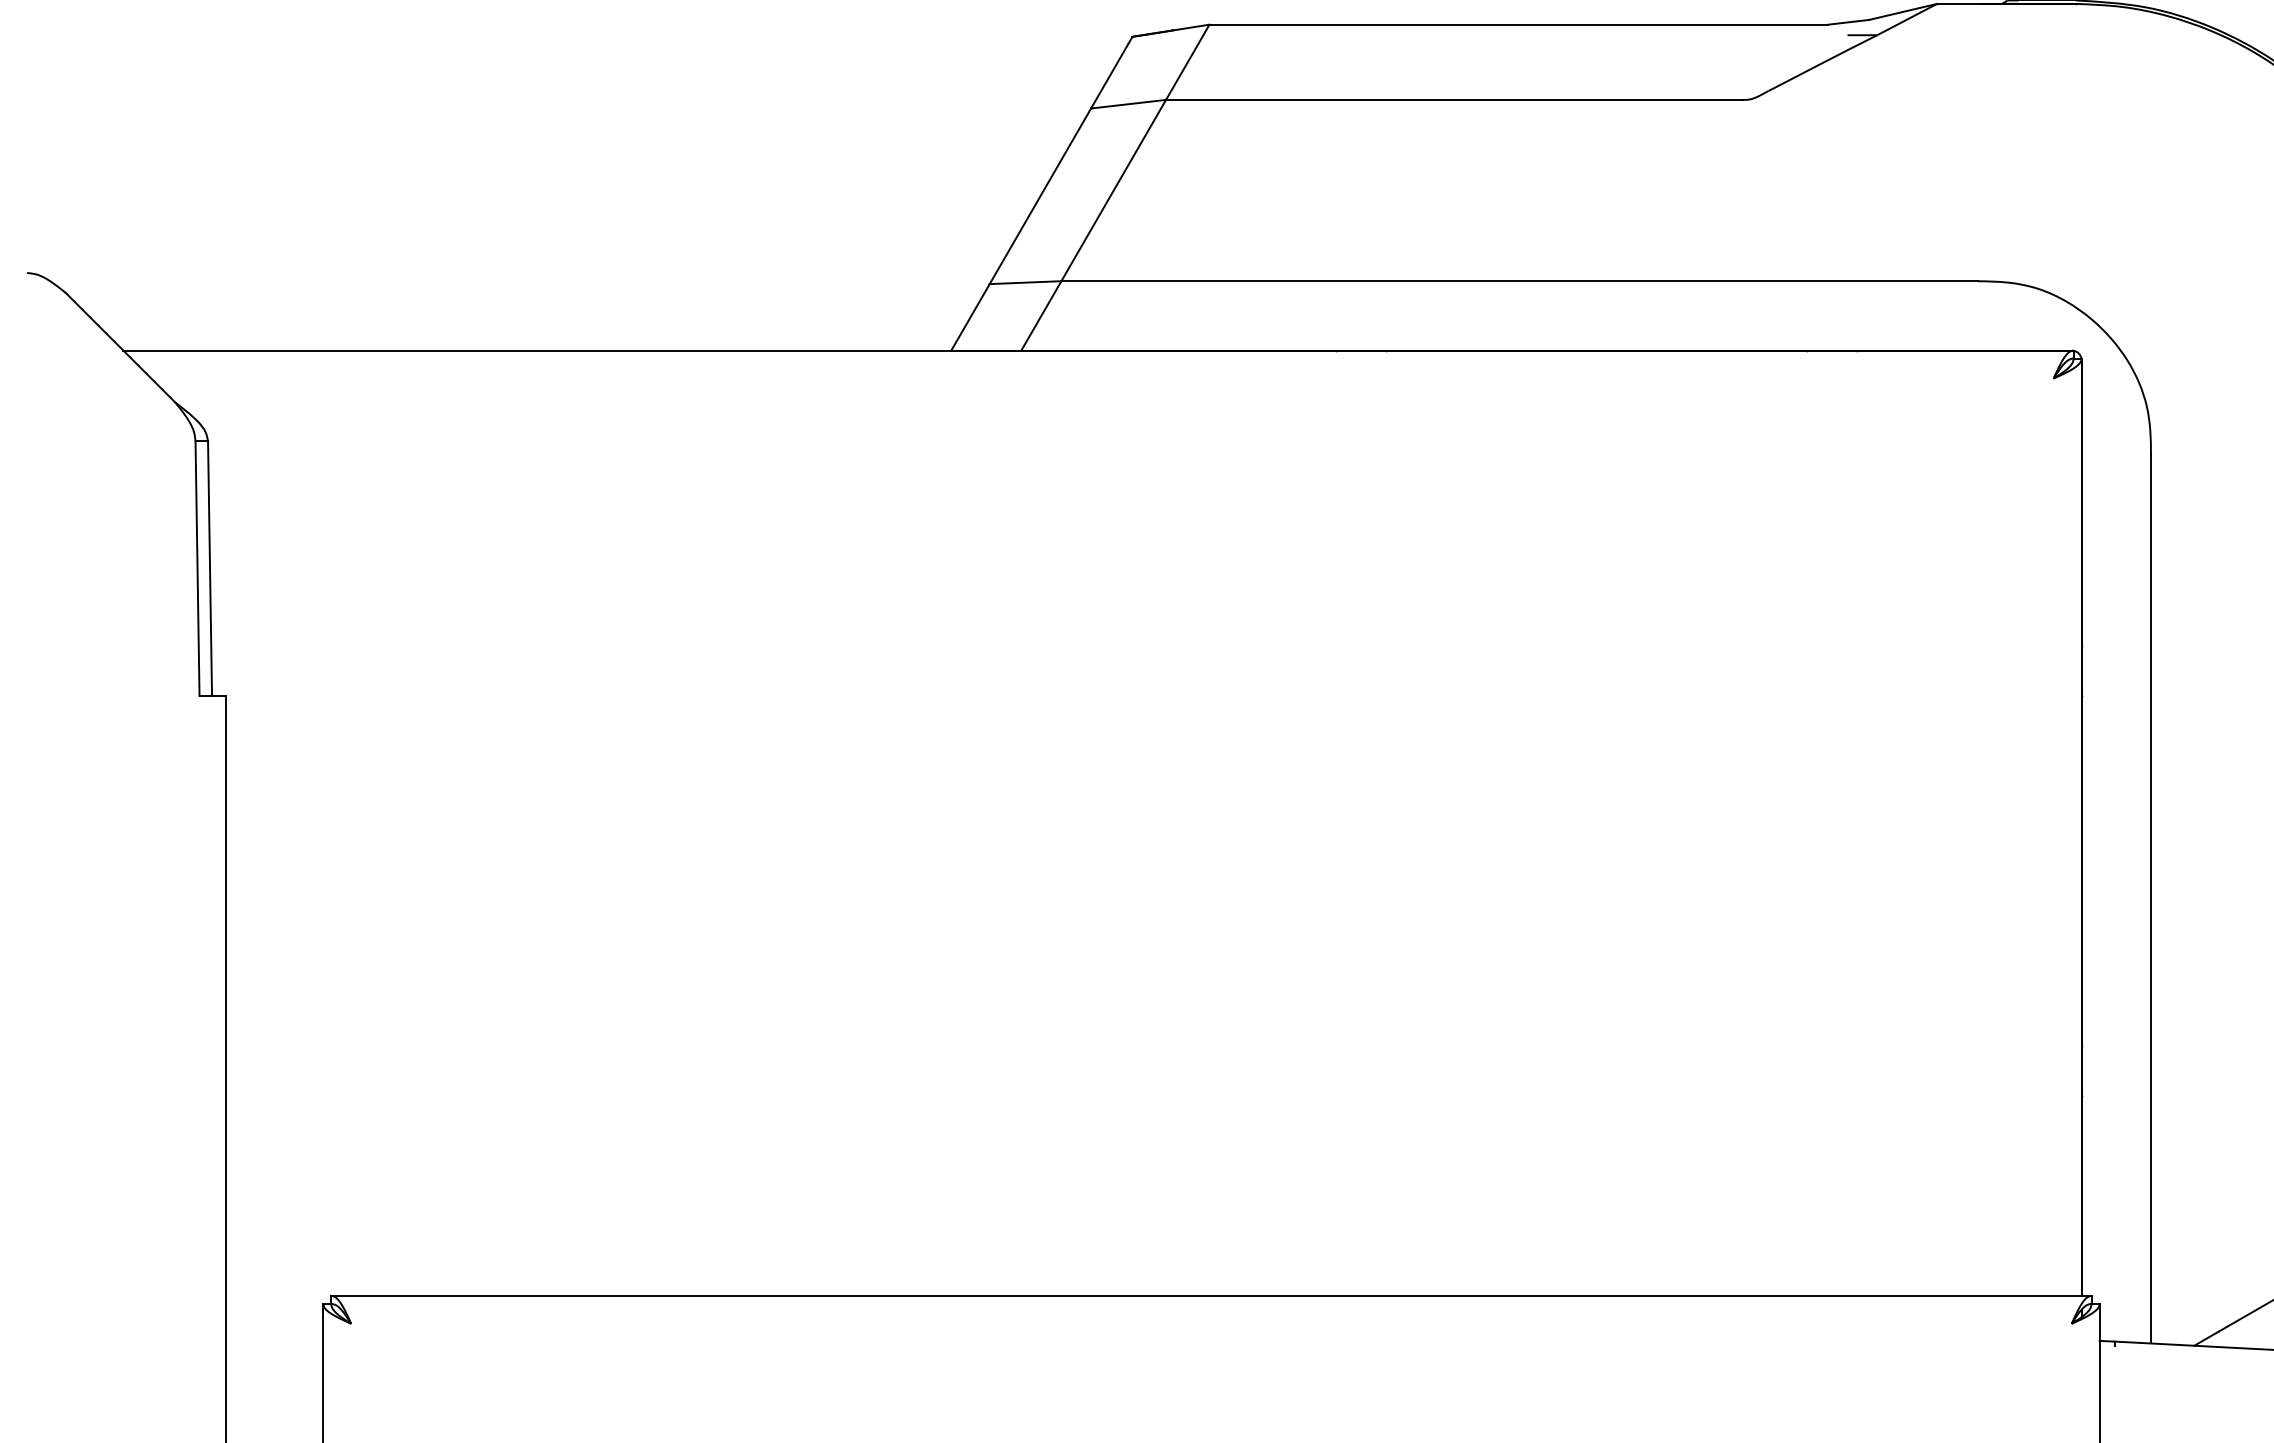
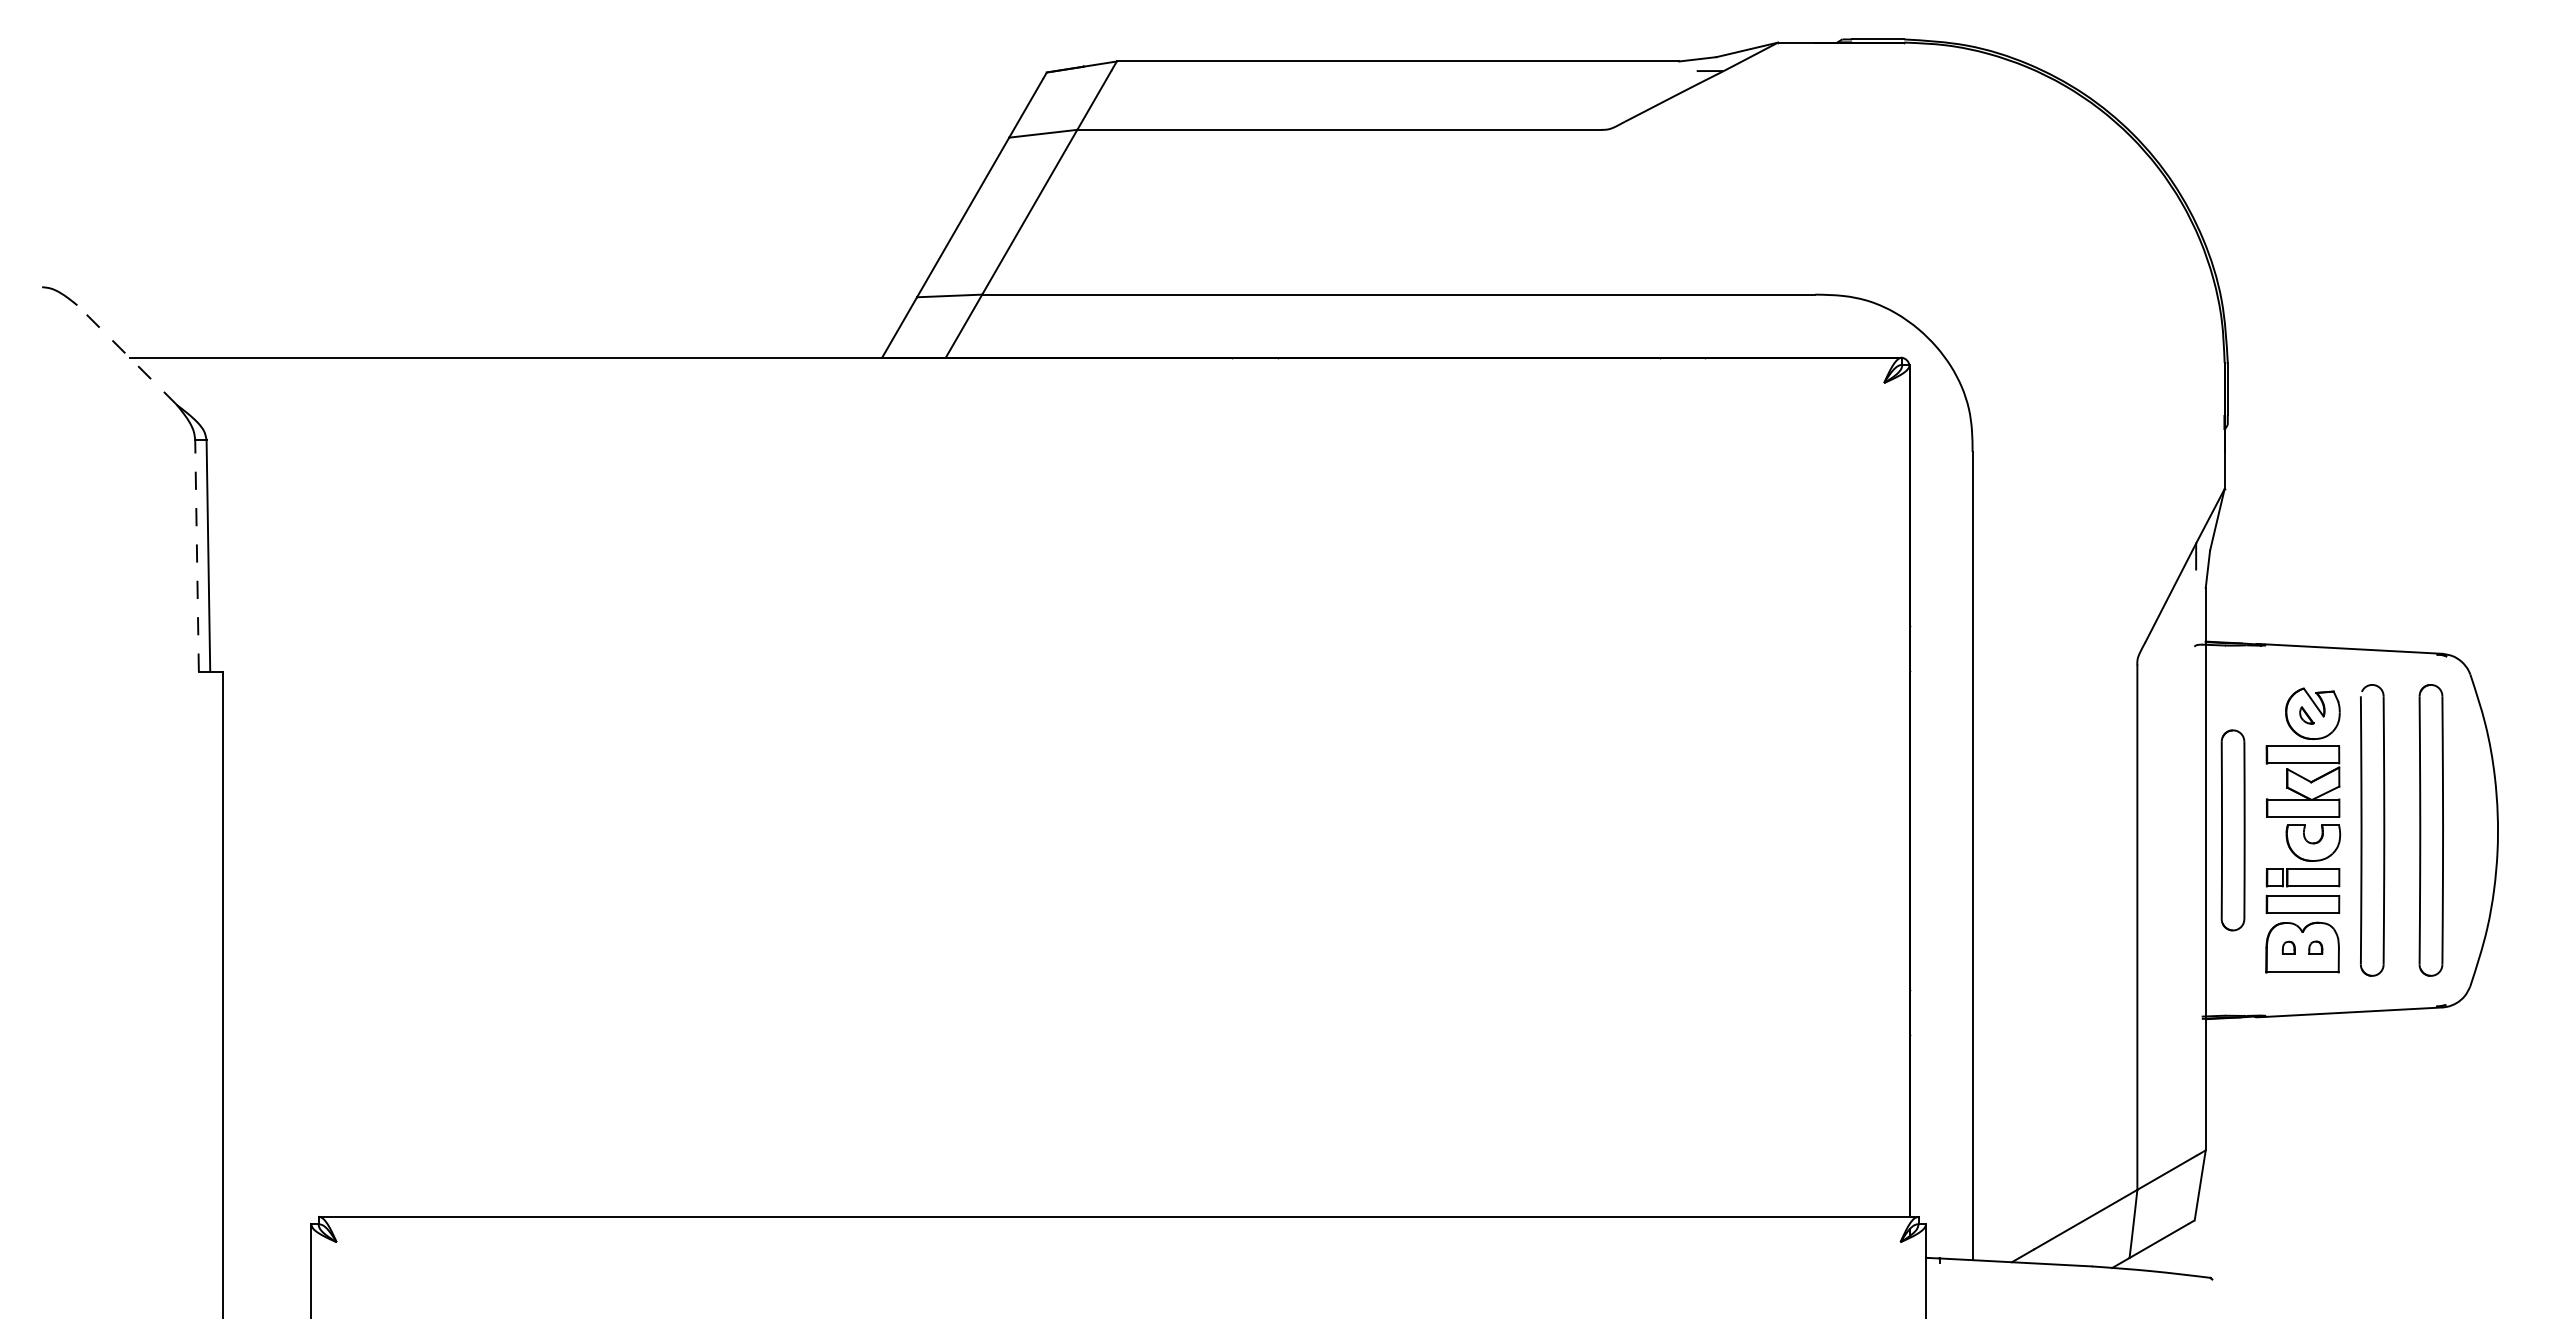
line: (119, 347) -> (126, 354), solid -> dashed
line: (198, 569) -> (197, 556), solid -> dashed

